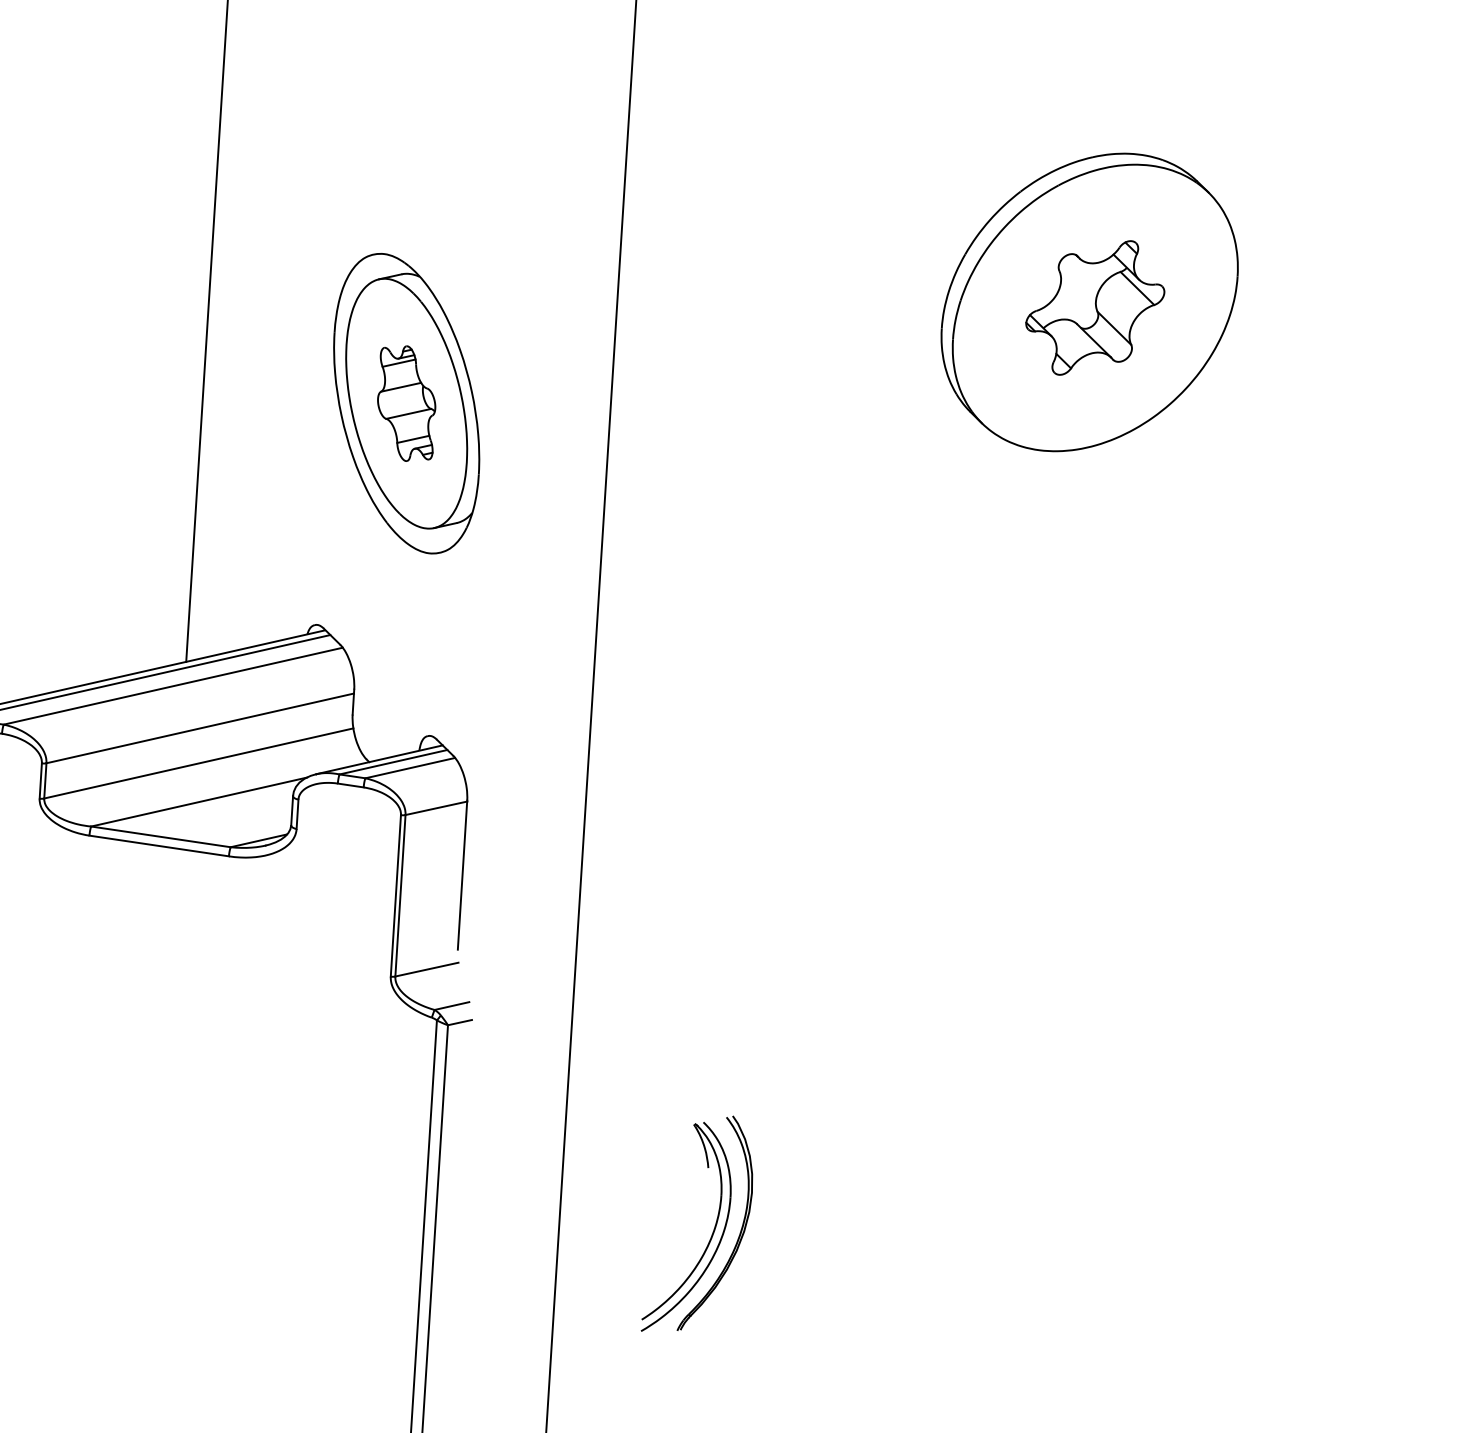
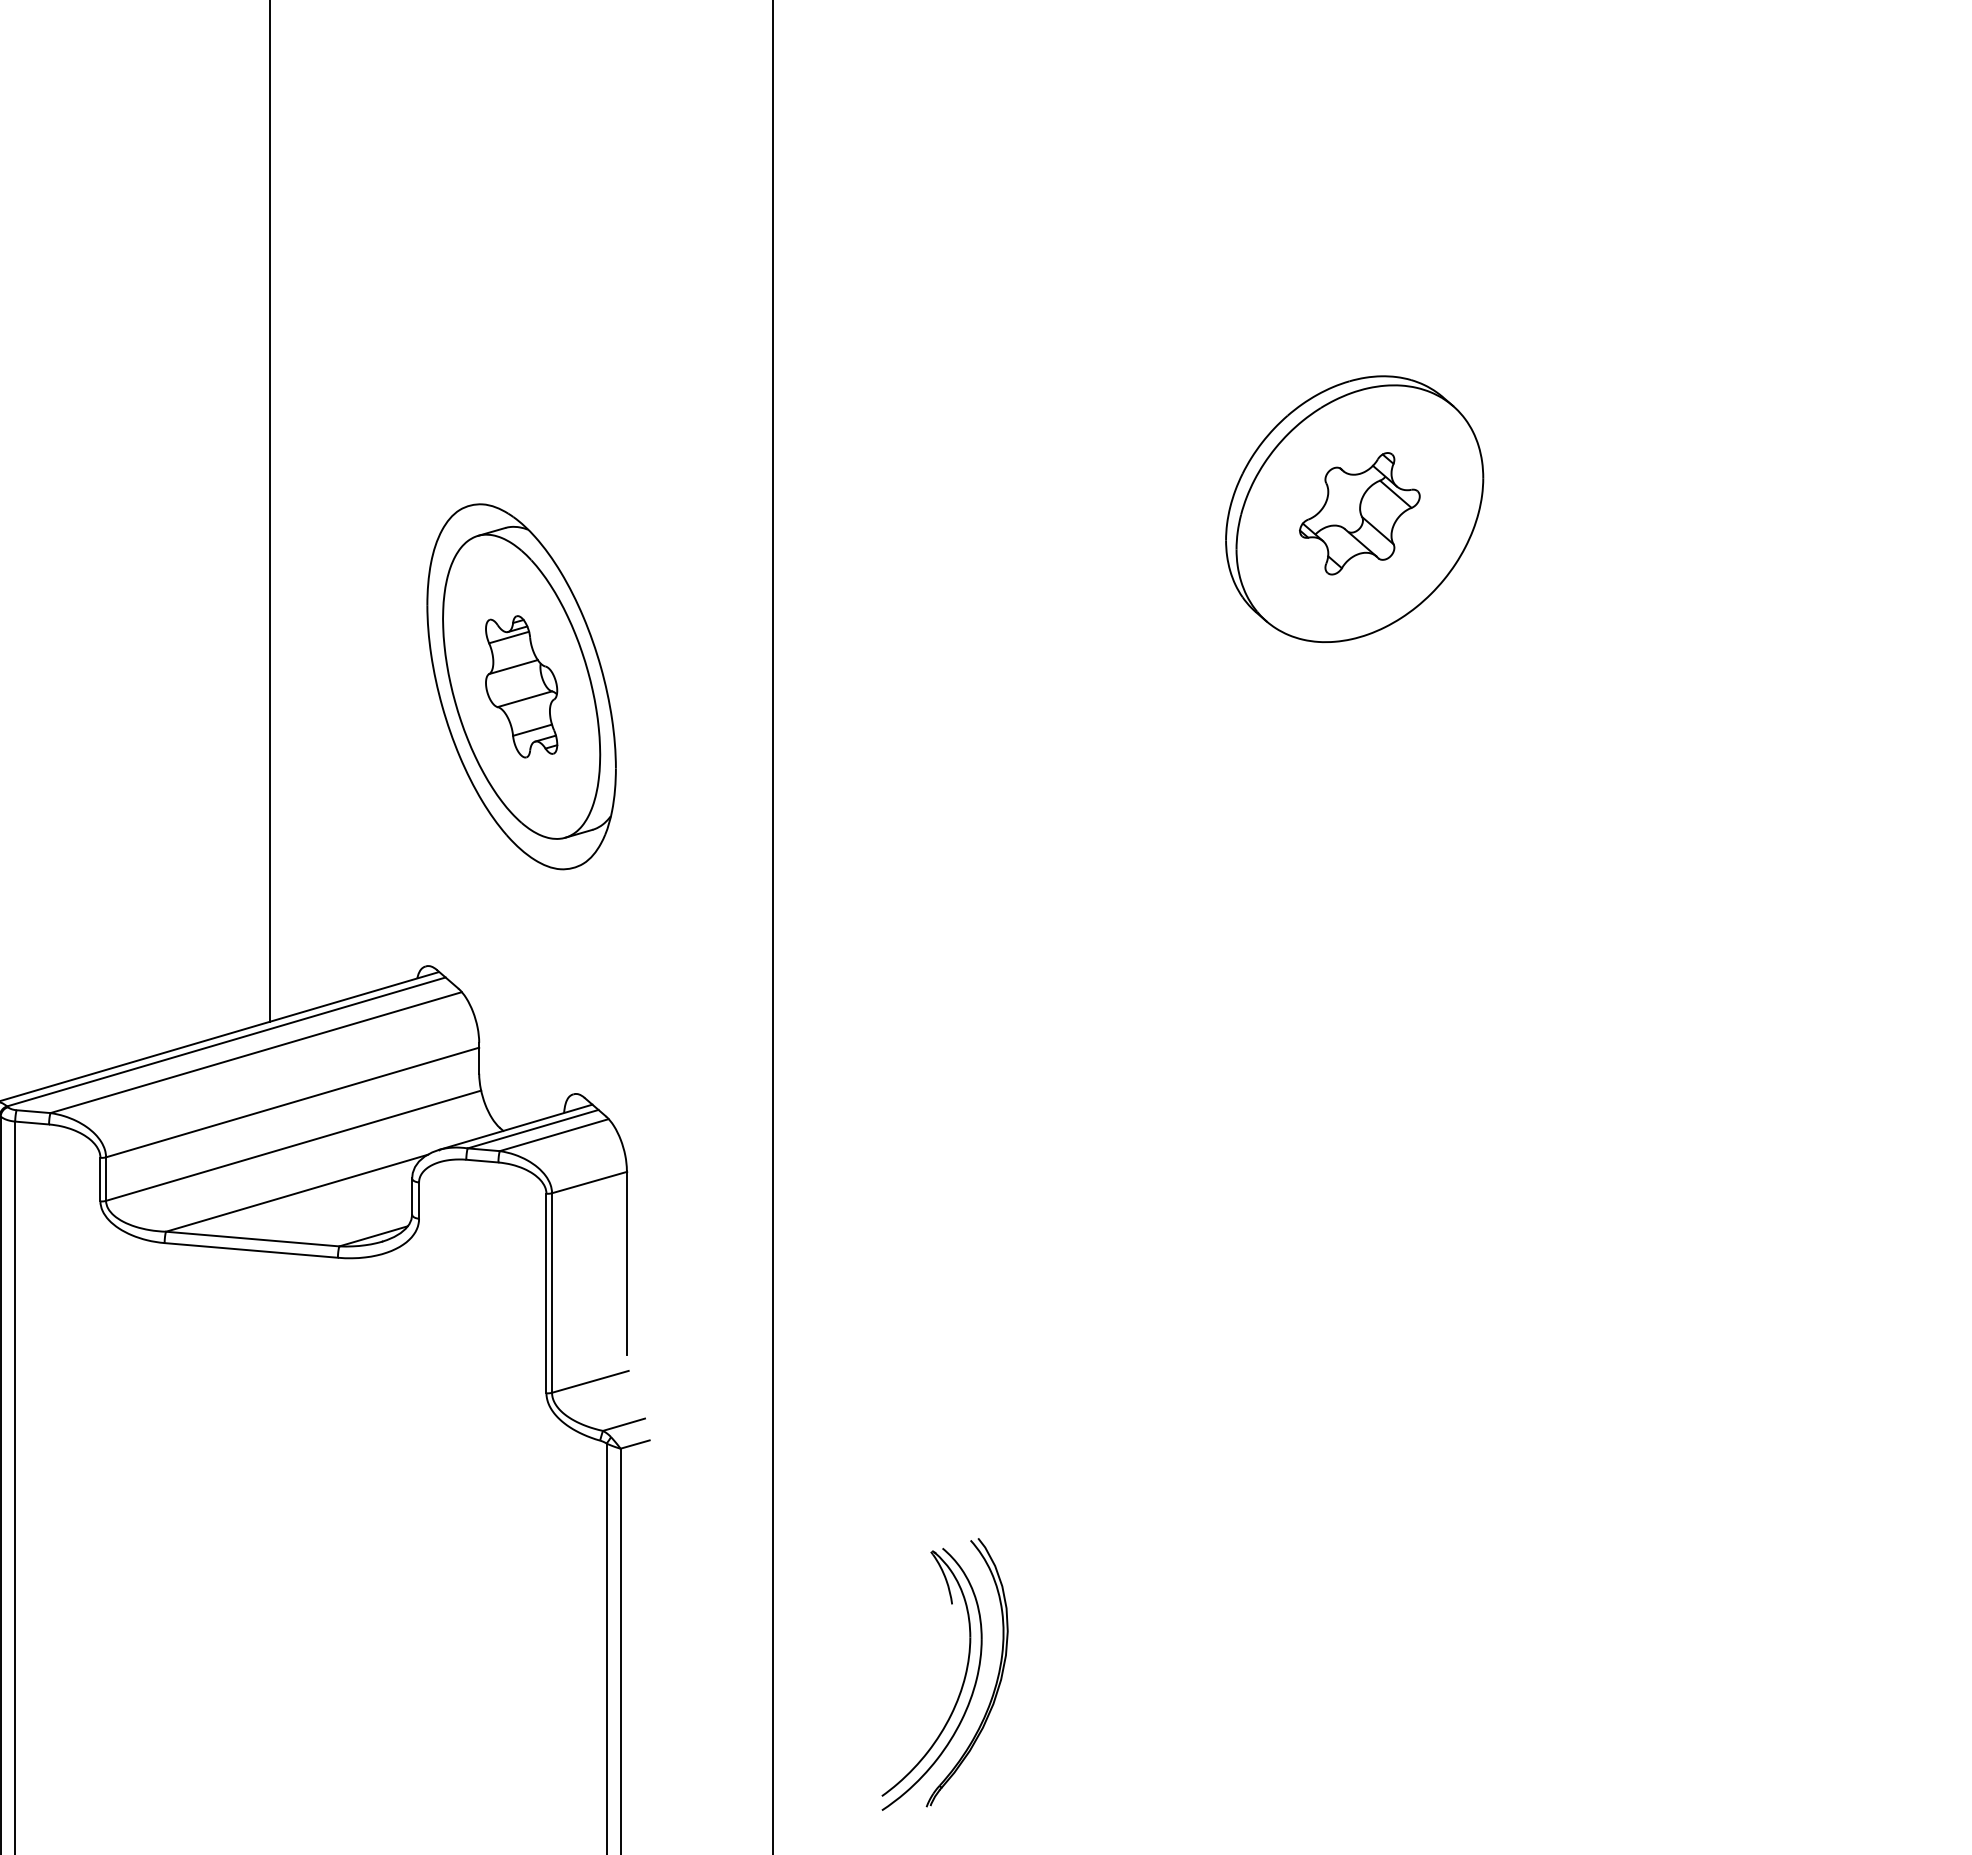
part: (1089, 301) -> (1354, 508), size x0.71

